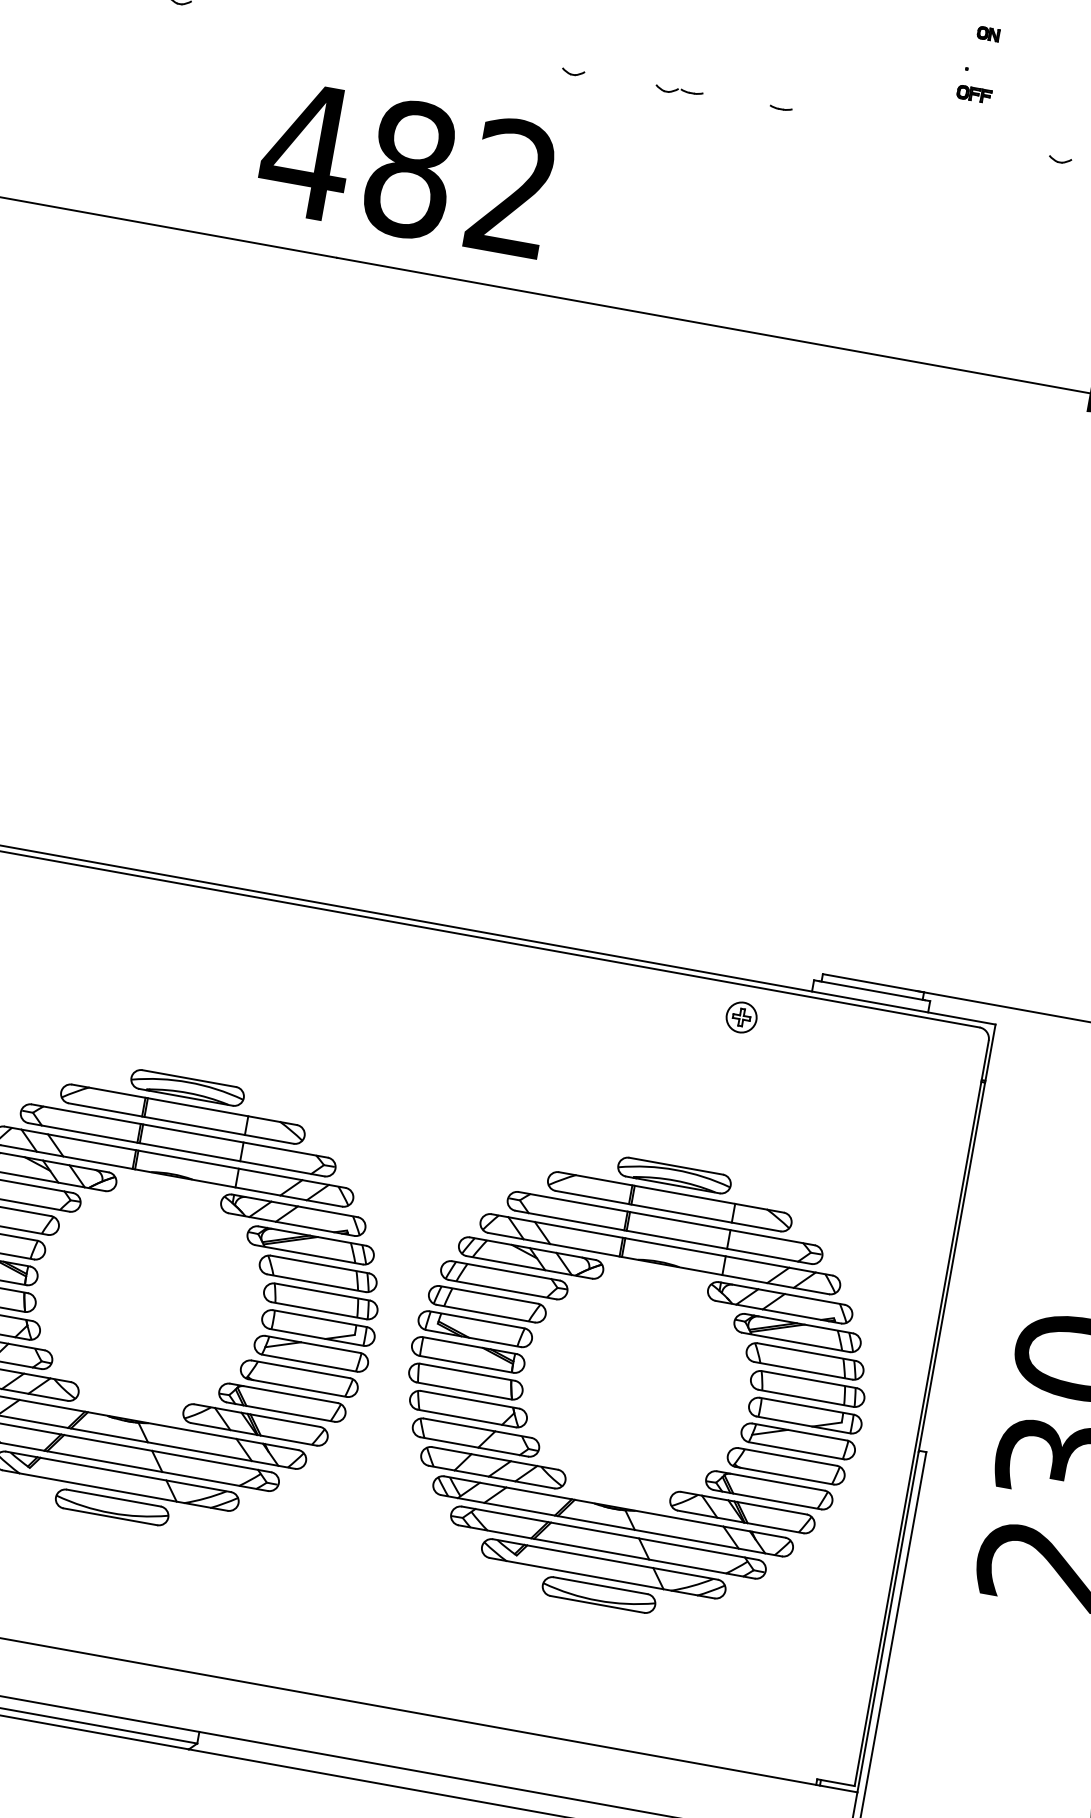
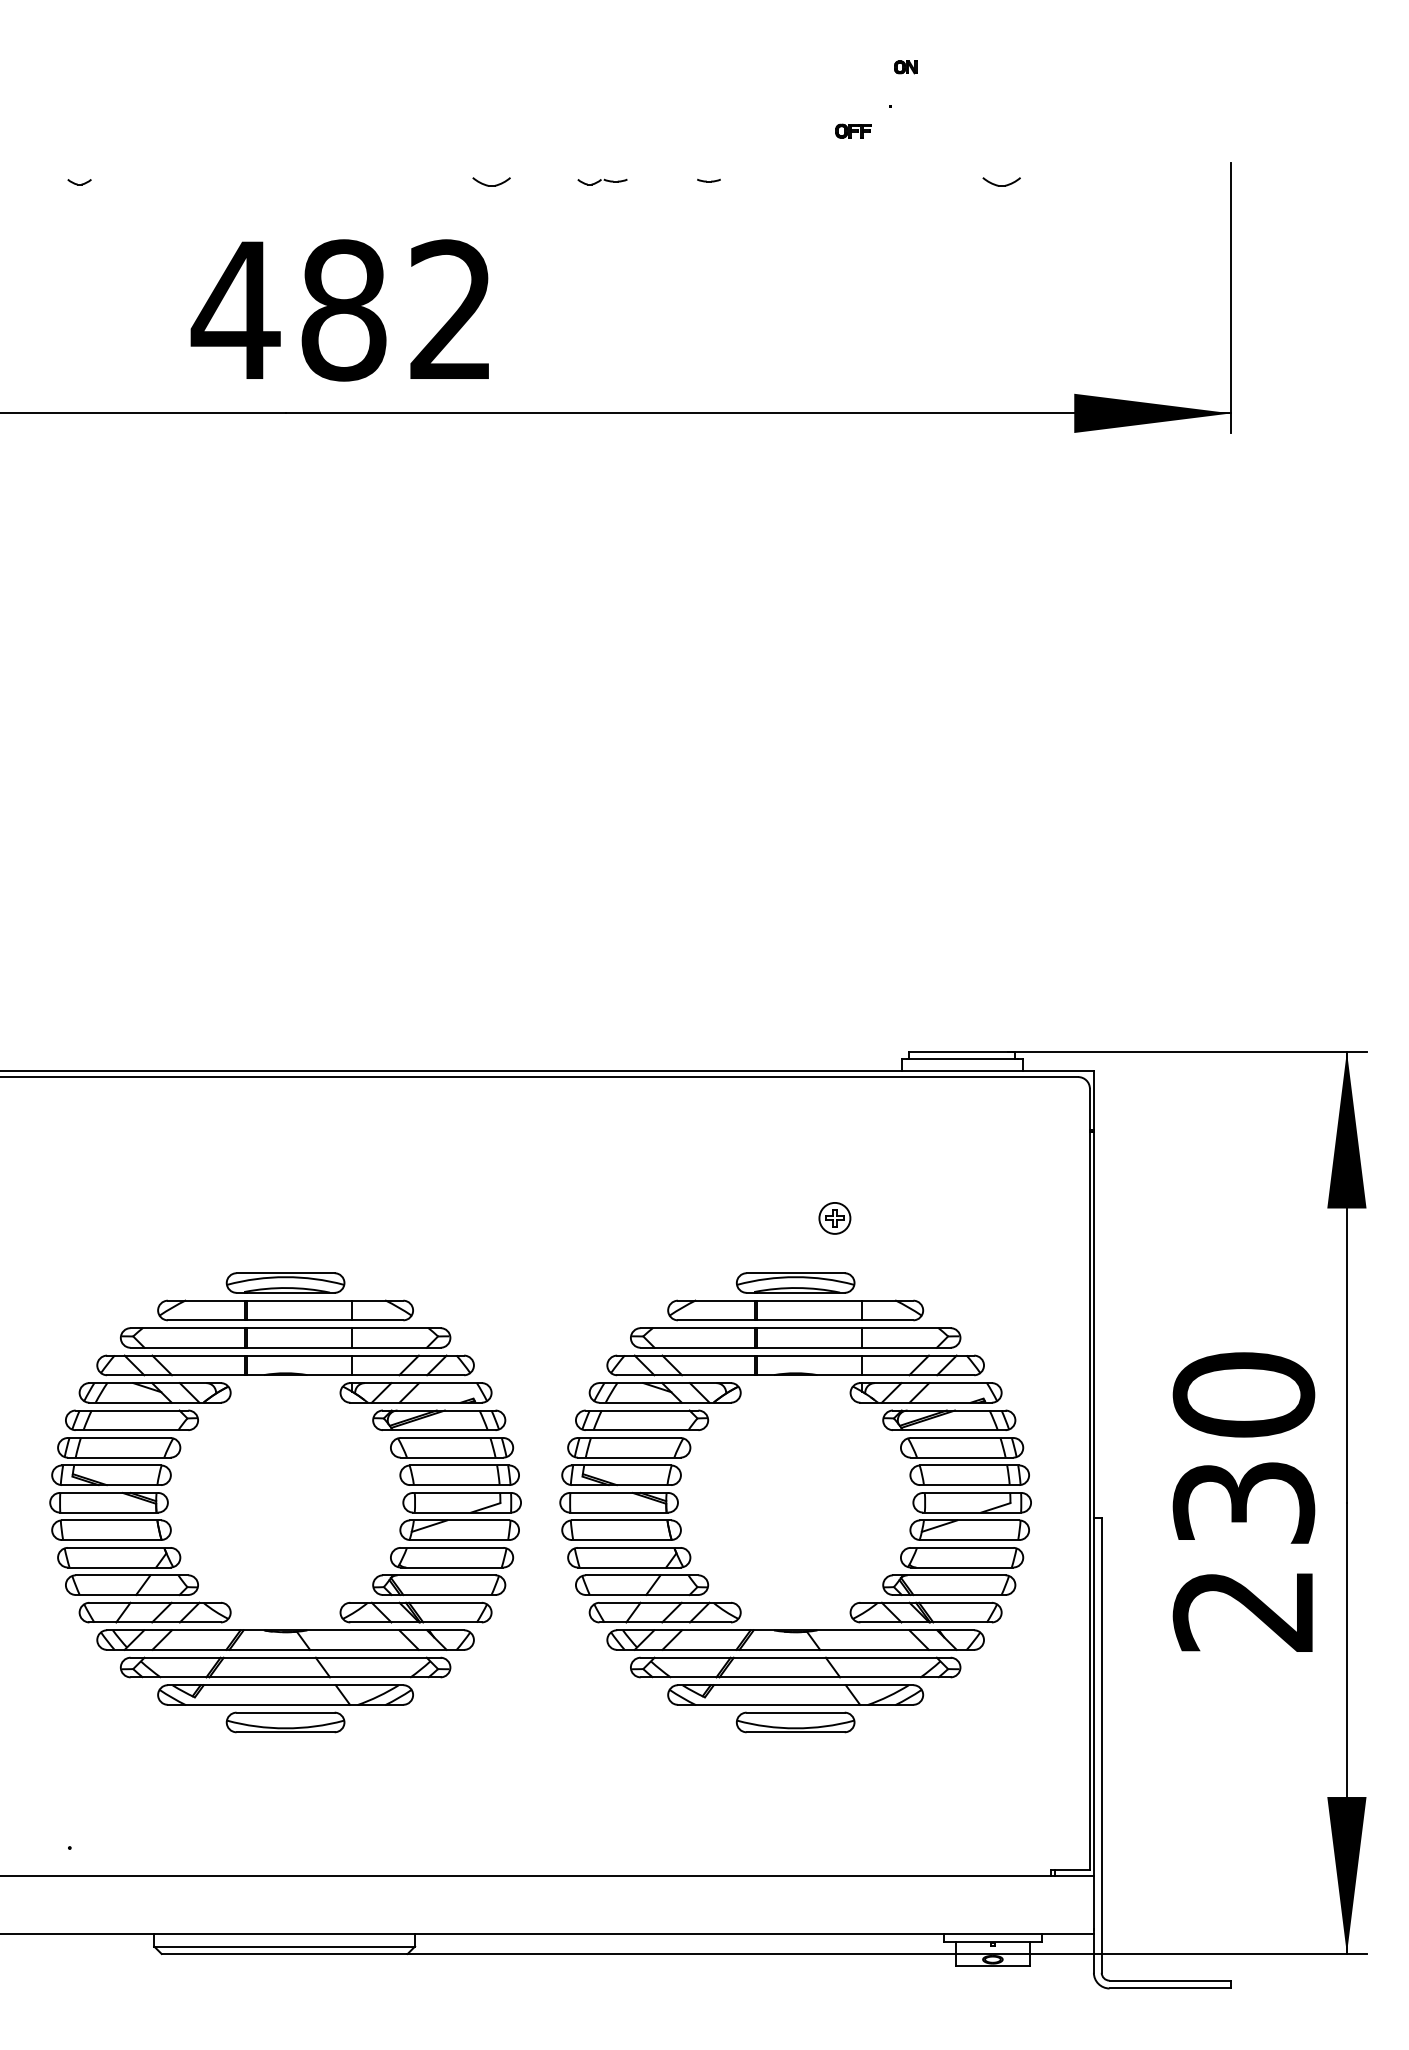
part: (573, 72) -> (491, 182), size x1.6
part: (974, 93) -> (853, 130), moved
part: (1060, 160) -> (1001, 182), size x1.6
part: (741, 1017) -> (834, 1218), moved

